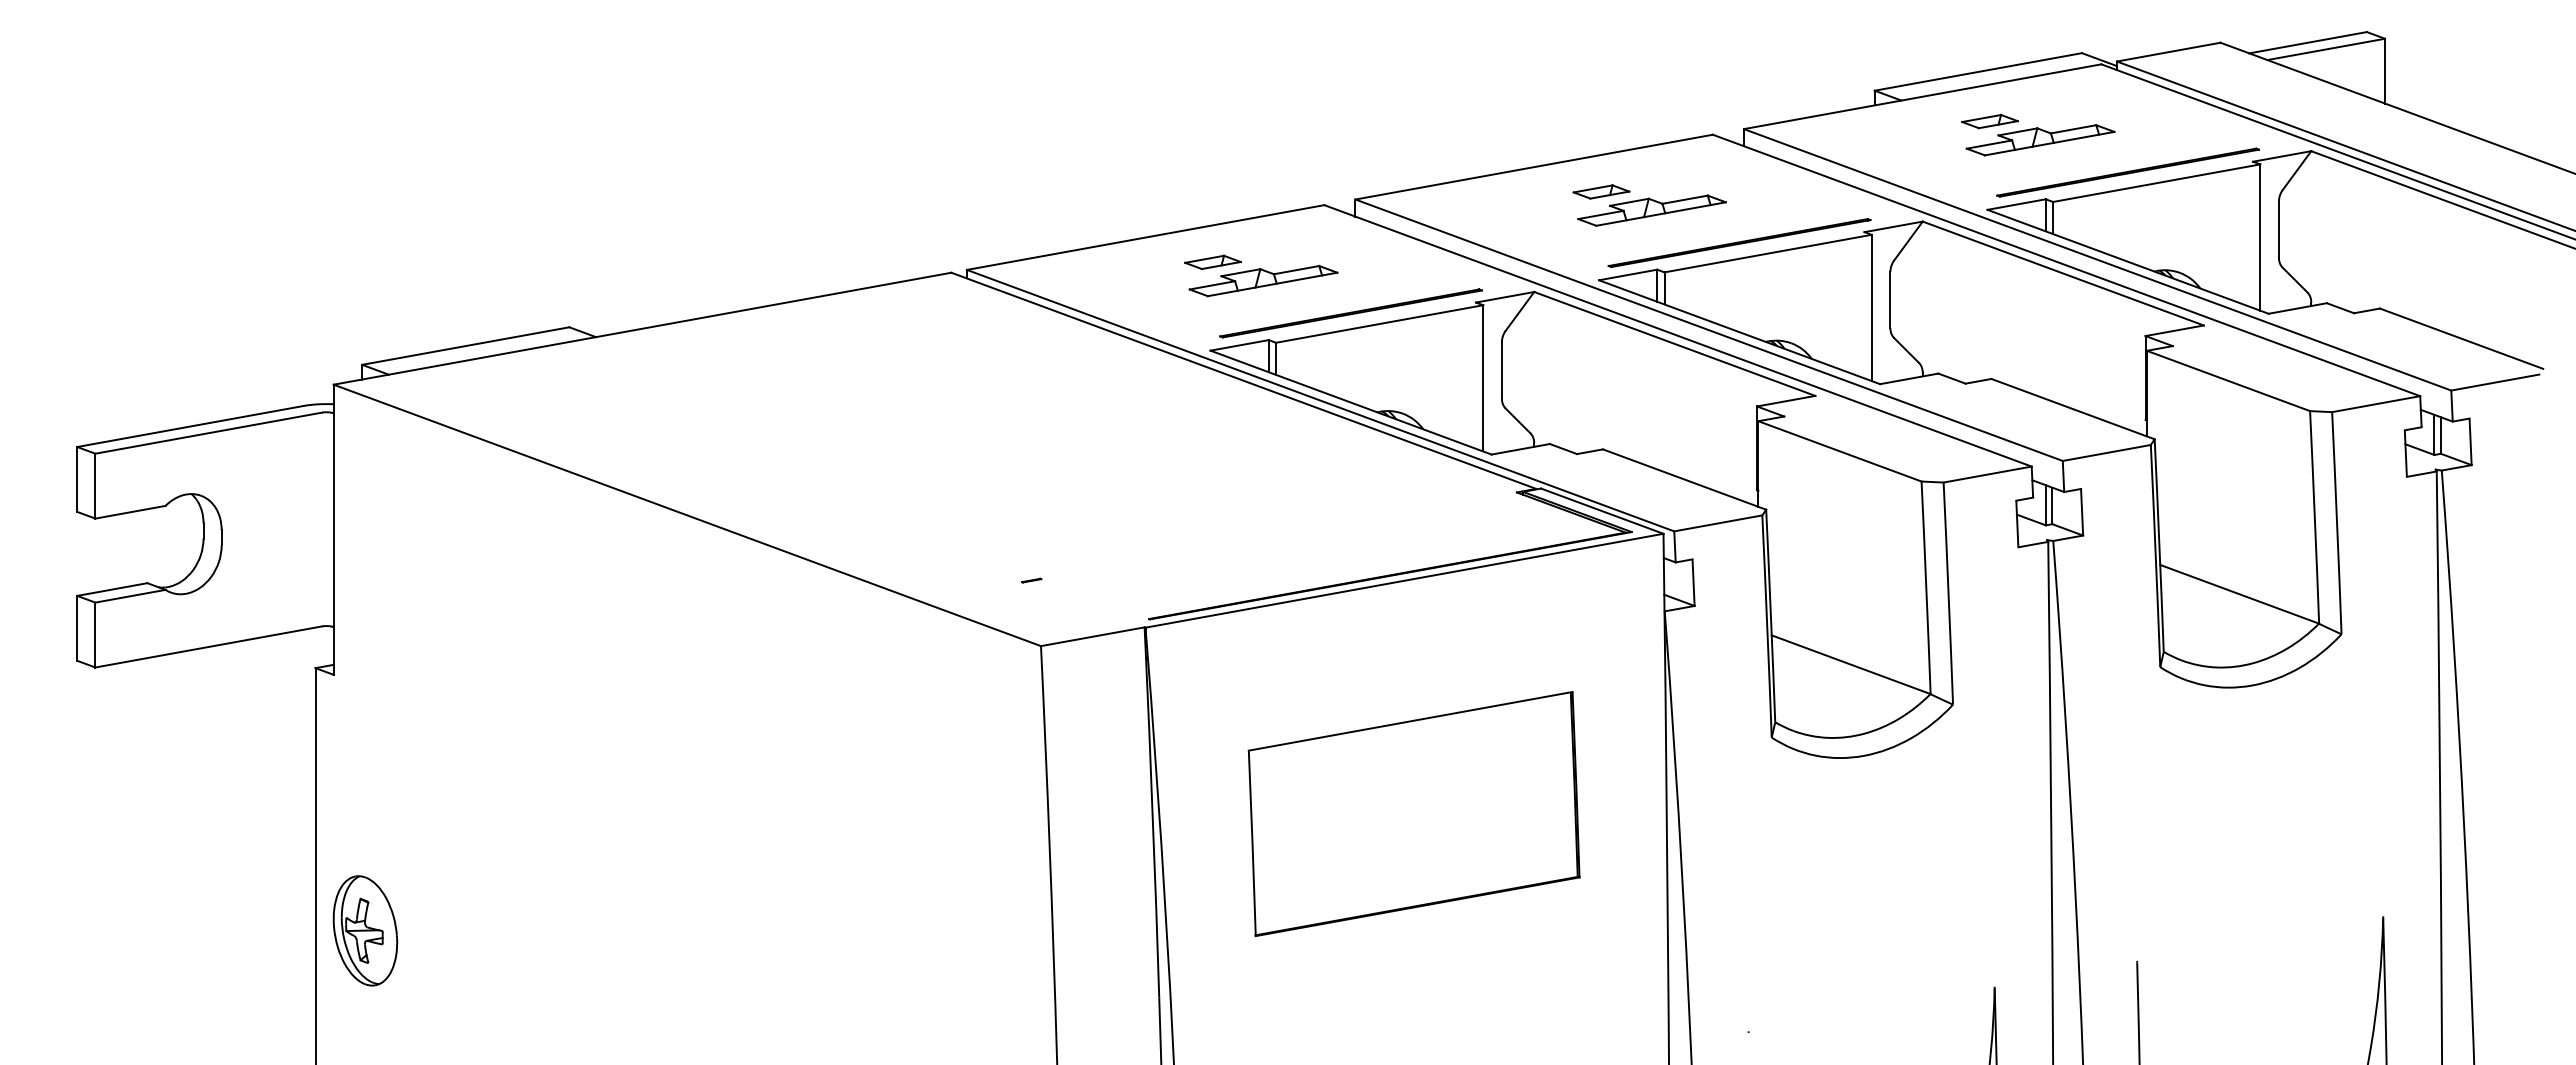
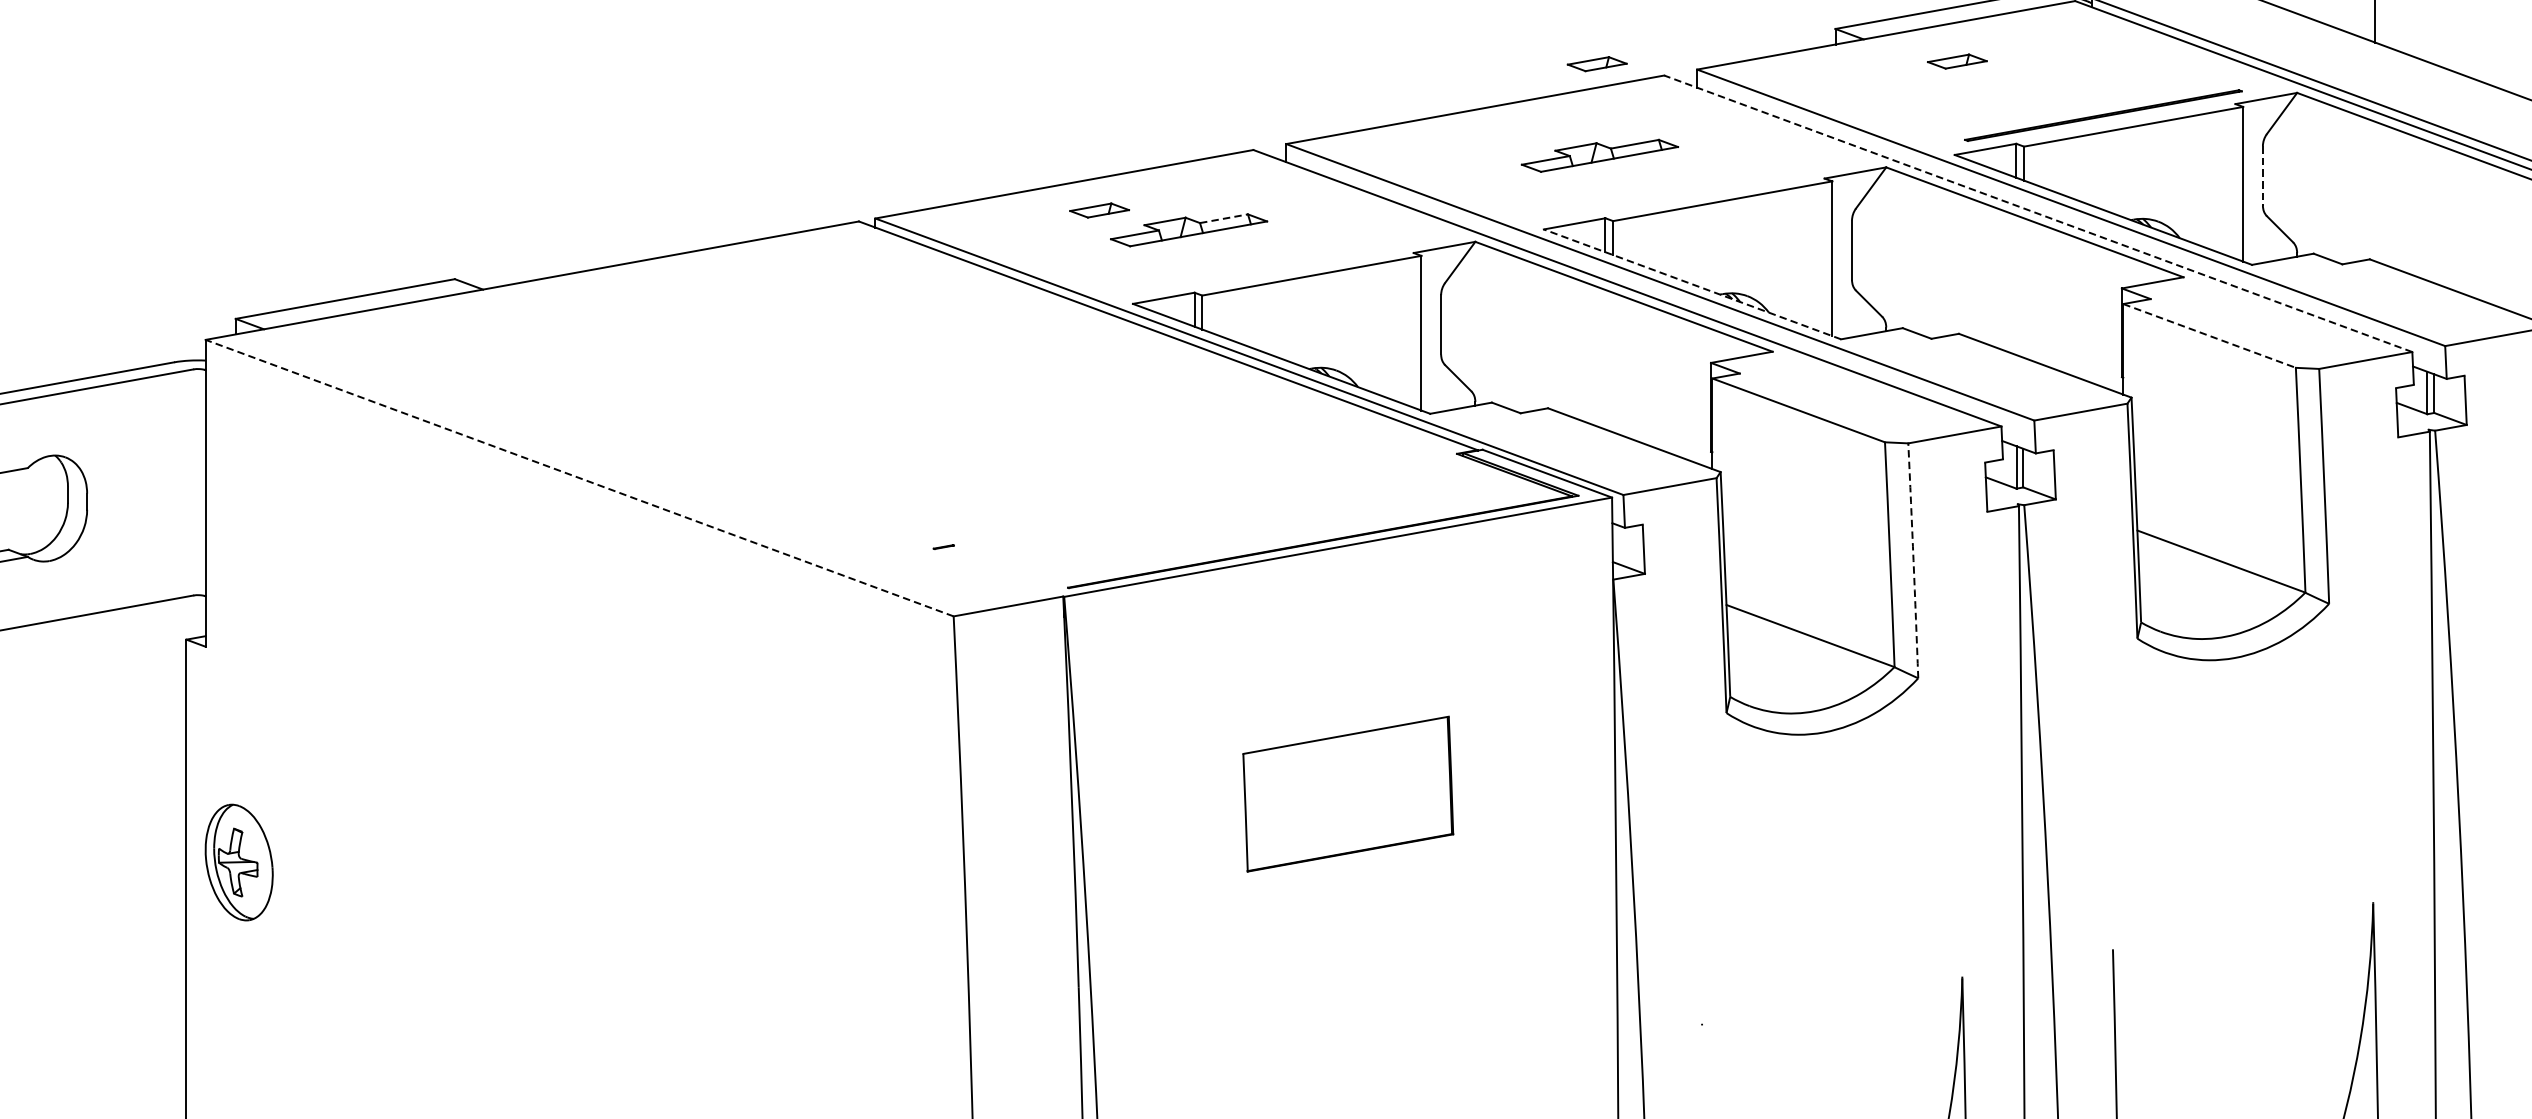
part: (2040, 140) -> (2010, 81), removed
part: (1601, 191) -> (1597, 63), moved
line: (2278, 230) -> (2262, 176), solid -> dashed
line: (1739, 242) -> (1692, 189), removed
part: (1212, 261) -> (1099, 209), moved
line: (2066, 265) -> (2038, 213), solid -> dashed
line: (1297, 270) -> (1224, 219), solid -> dashed
line: (1350, 313) -> (1281, 264), removed
line: (1739, 332) -> (1692, 284), solid -> dashed
line: (2228, 380) -> (2209, 335), solid -> dashed
line: (686, 515) -> (578, 478), solid -> dashed
arc: (1948, 593) -> (1913, 560), solid -> dashed
part: (1413, 814) -> (1347, 794), size x0.6
part: (365, 930) -> (239, 862), moved

